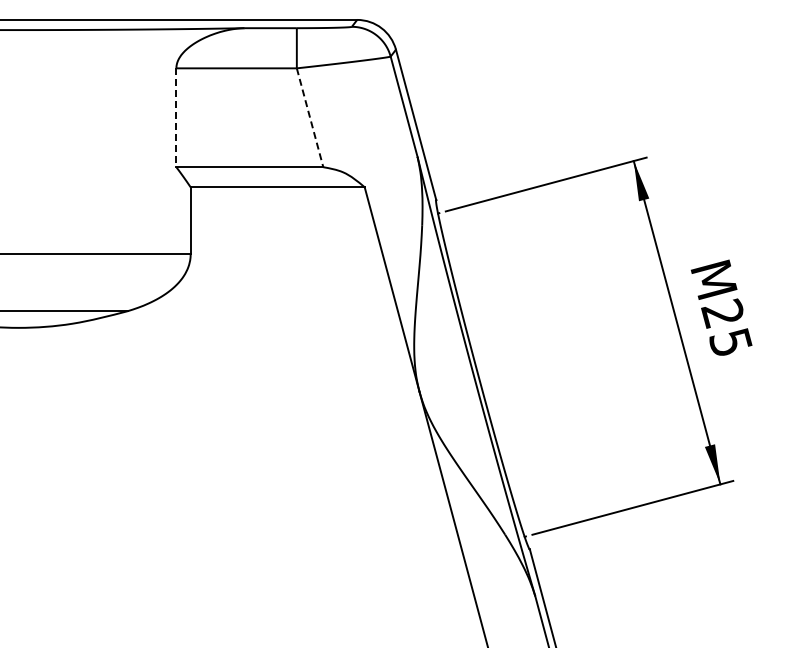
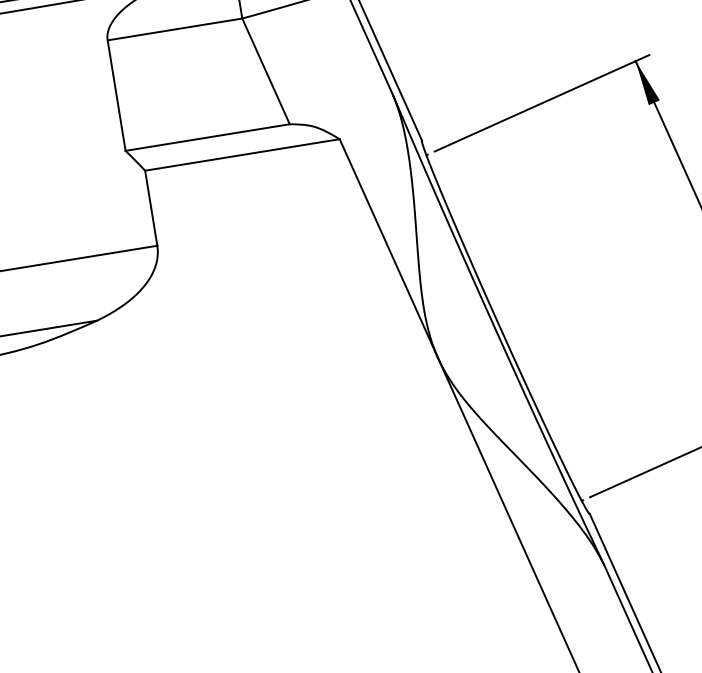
line: (176, 118) -> (116, 96), dashed -> solid
line: (310, 118) -> (266, 72), dashed -> solid

